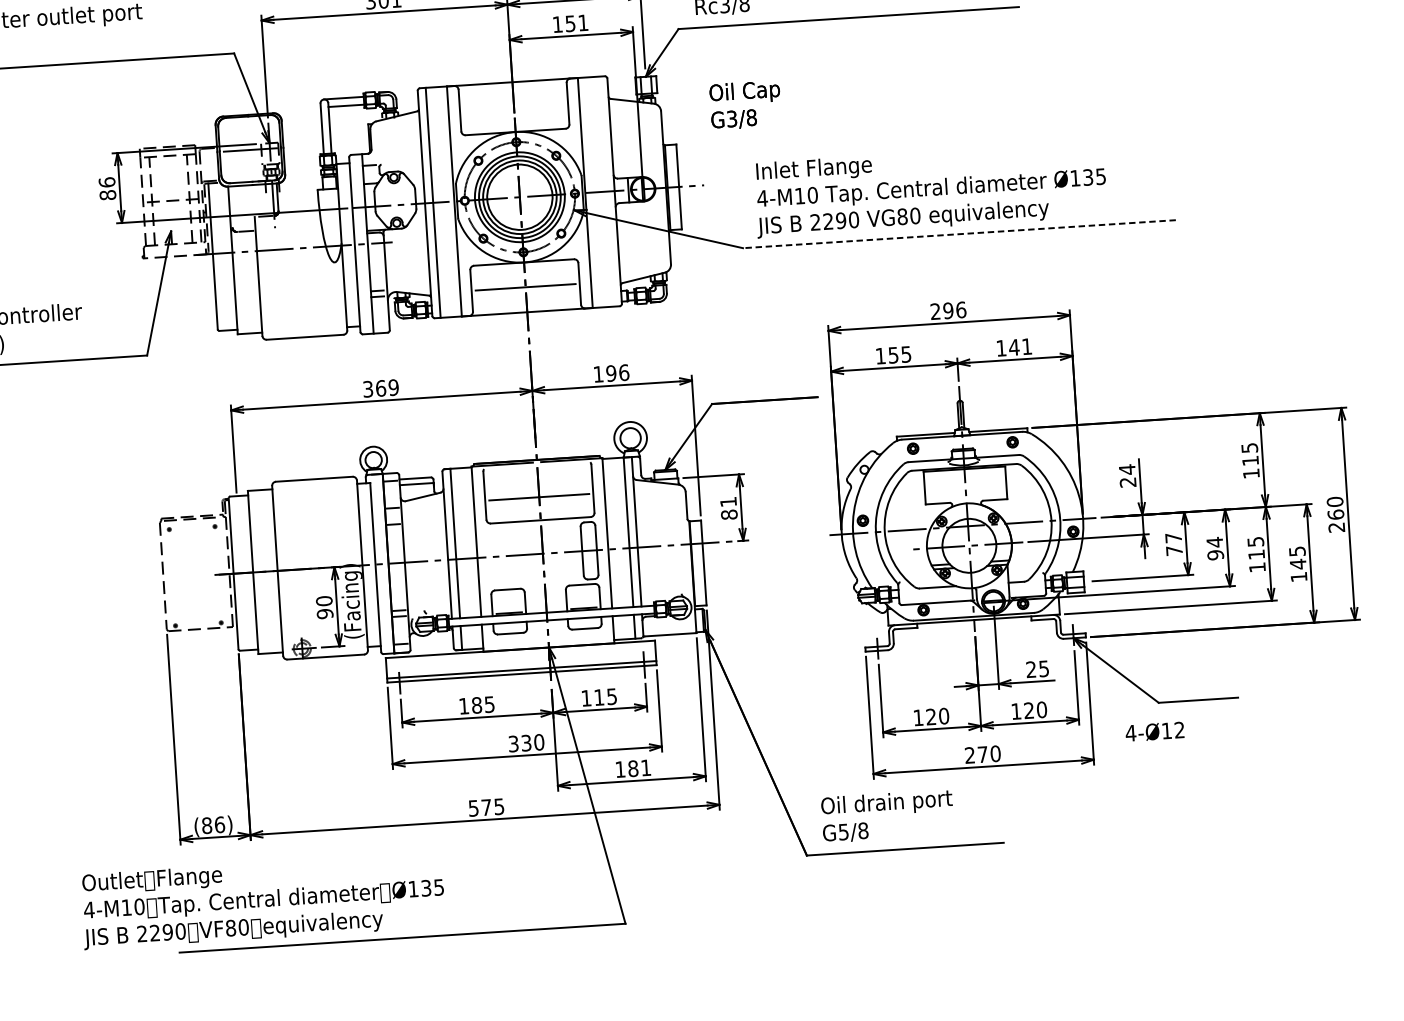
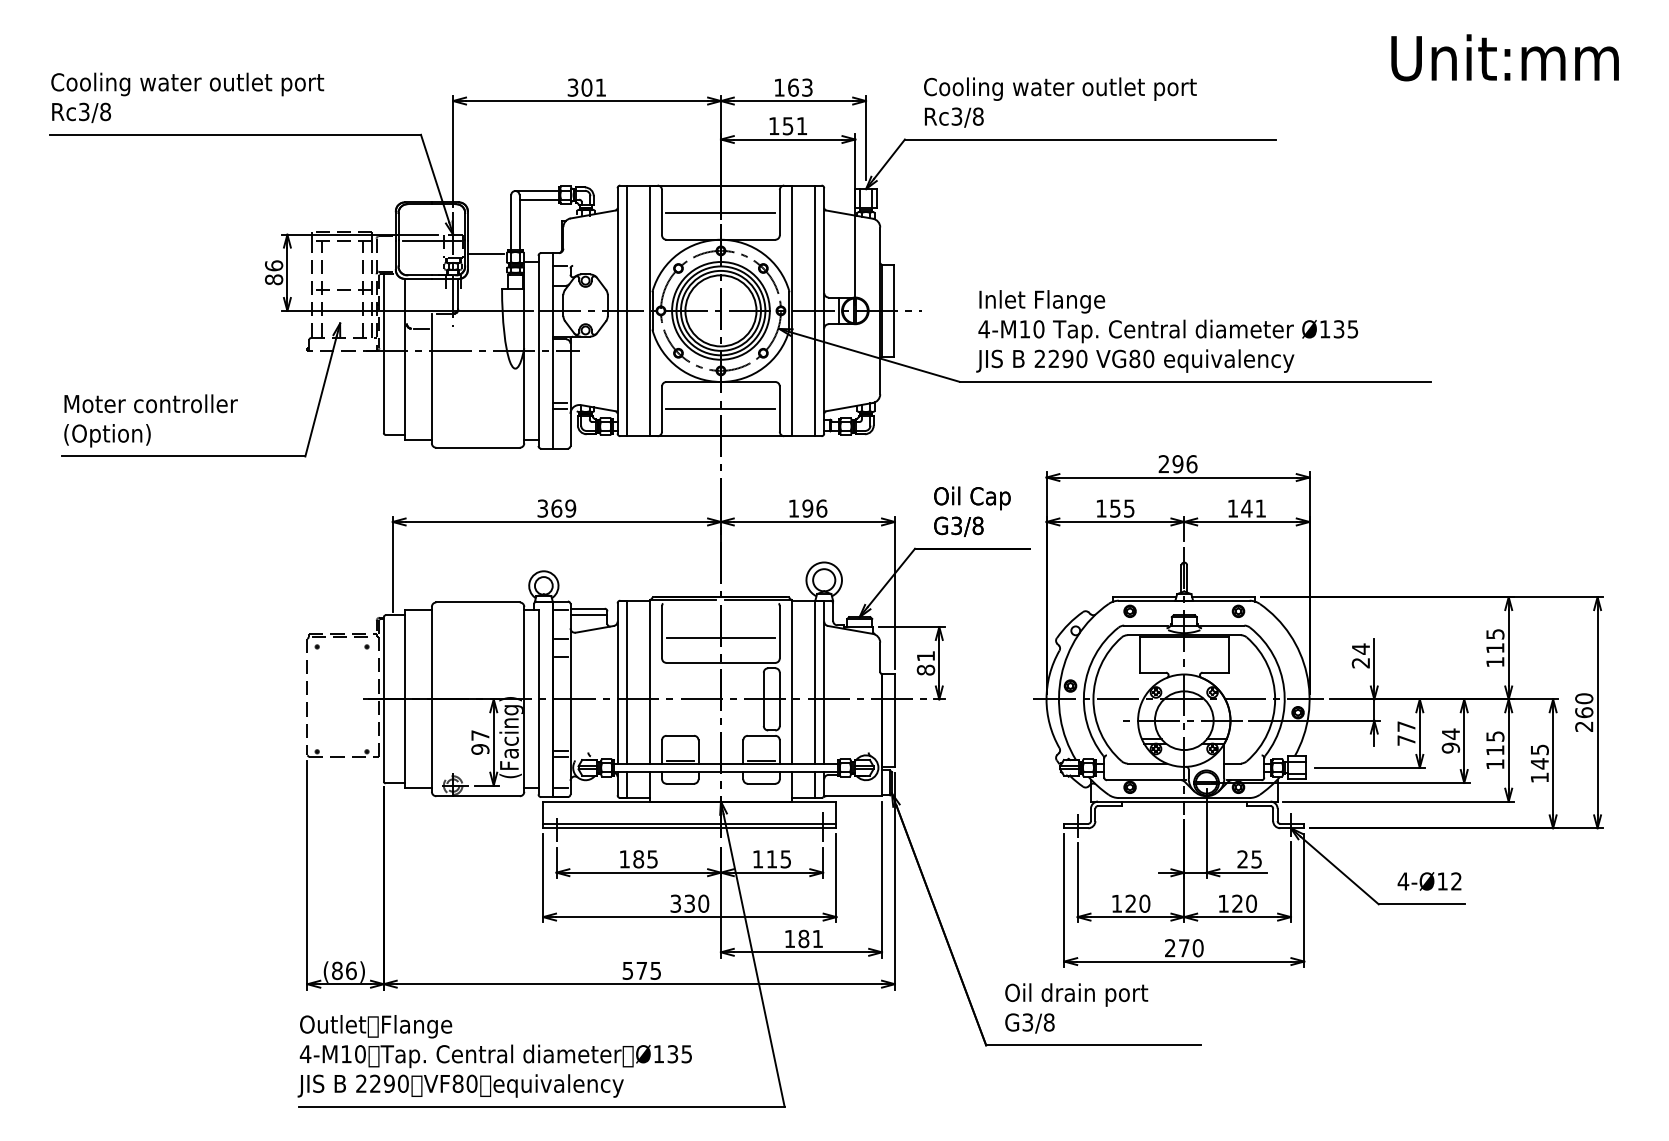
text: (745, 104) -> (972, 511), moved
line: (513, 106) -> (720, 212), added
line: (300, 159) -> (485, 254), added
line: (606, 191) -> (815, 310), added
line: (959, 233) -> (1195, 381), dashed -> solid
text: (324, 601) -> (480, 735), 90 -> 97
text: (1154, 731) -> (1429, 881), moved
text: (844, 831) -> (1028, 1021), G5/8 -> G3/8
text: (262, 900) -> (494, 1056), moved

